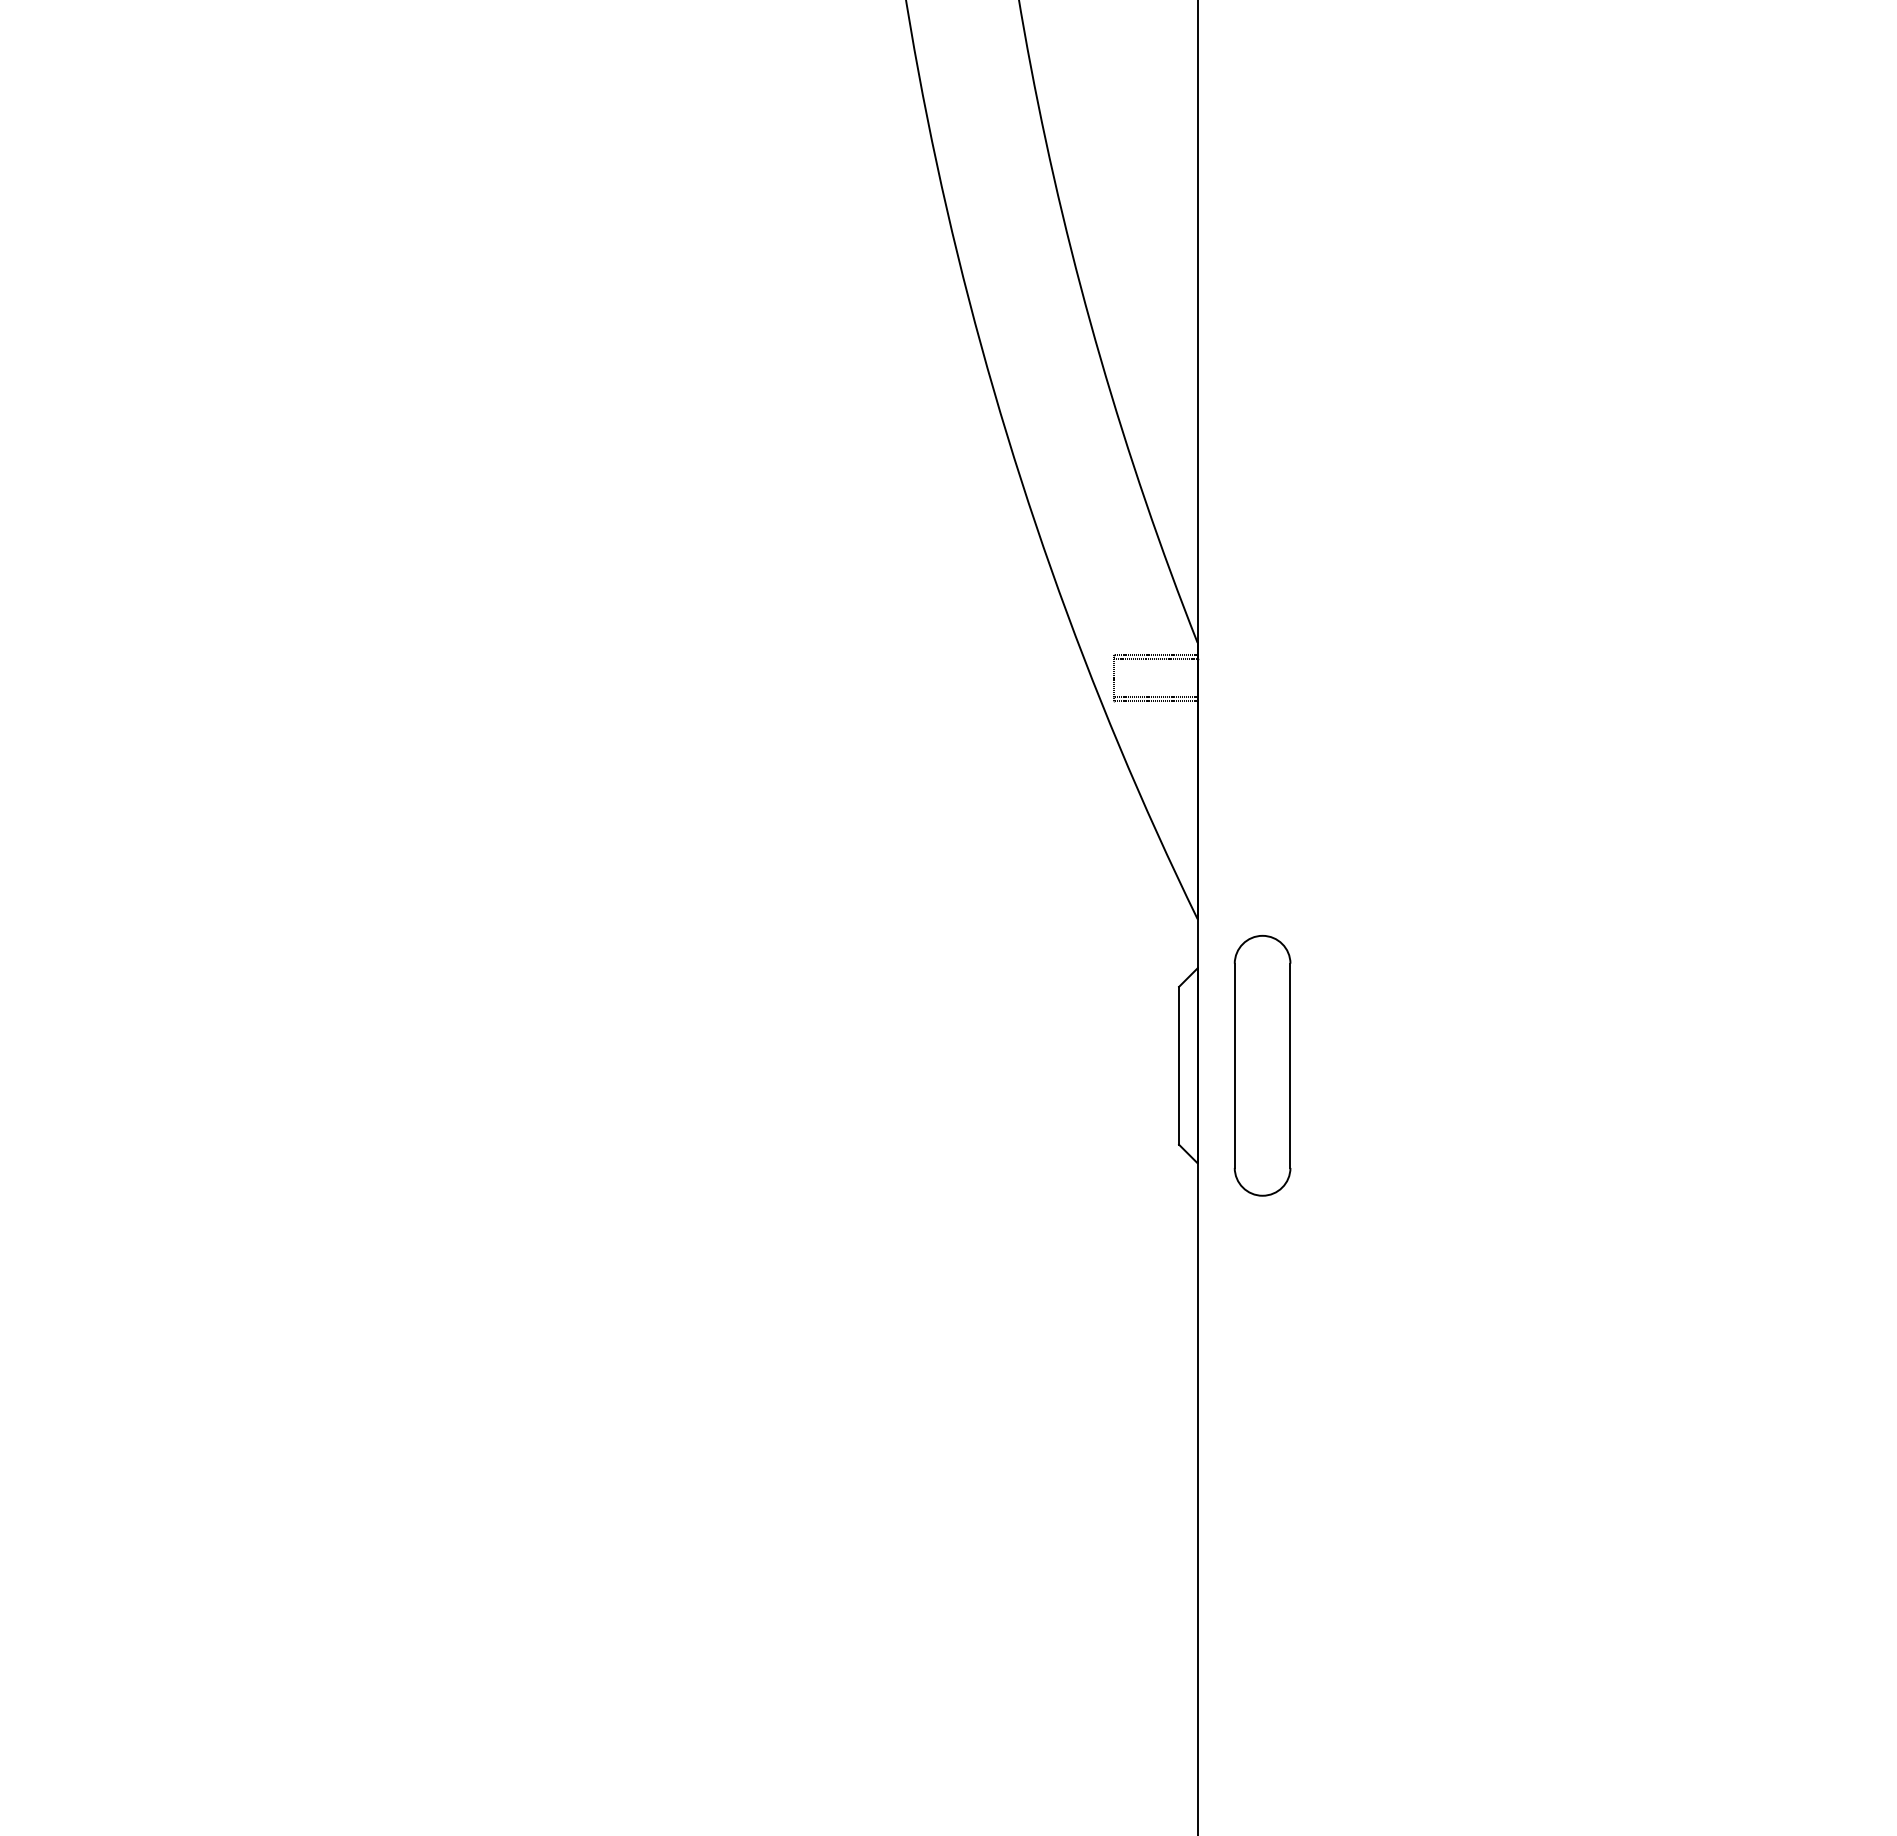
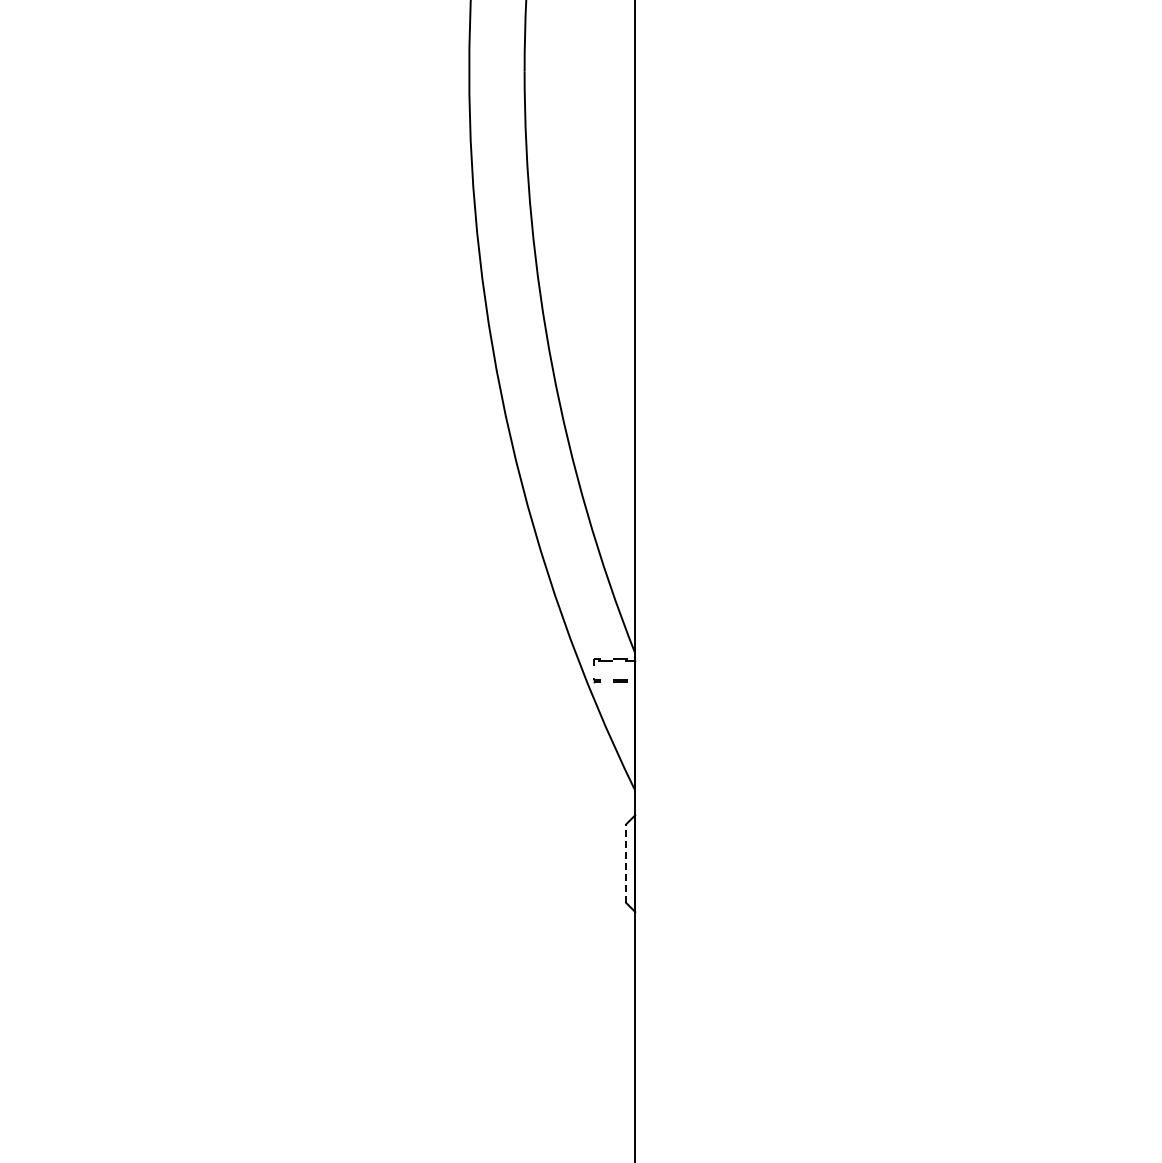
line: (1179, 1065) -> (626, 863), solid -> dashed
part: (1262, 1065) -> (667, 863), removed

